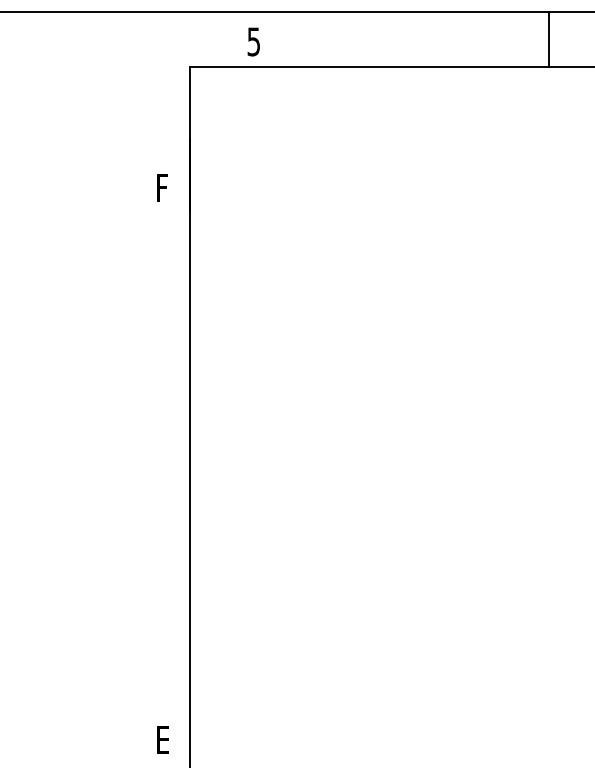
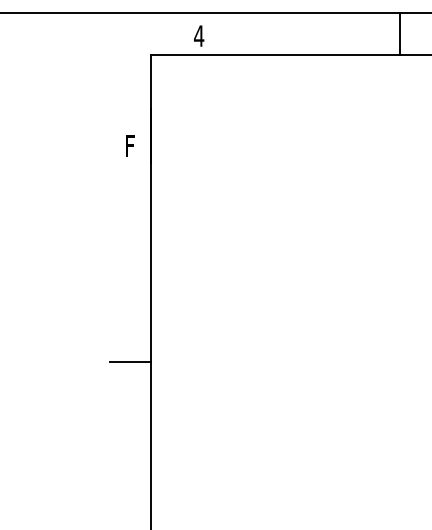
line: (548, 38) -> (400, 33), moved
text: (253, 41) -> (198, 35), 5 -> 4
line: (162, 475) -> (130, 362), added

